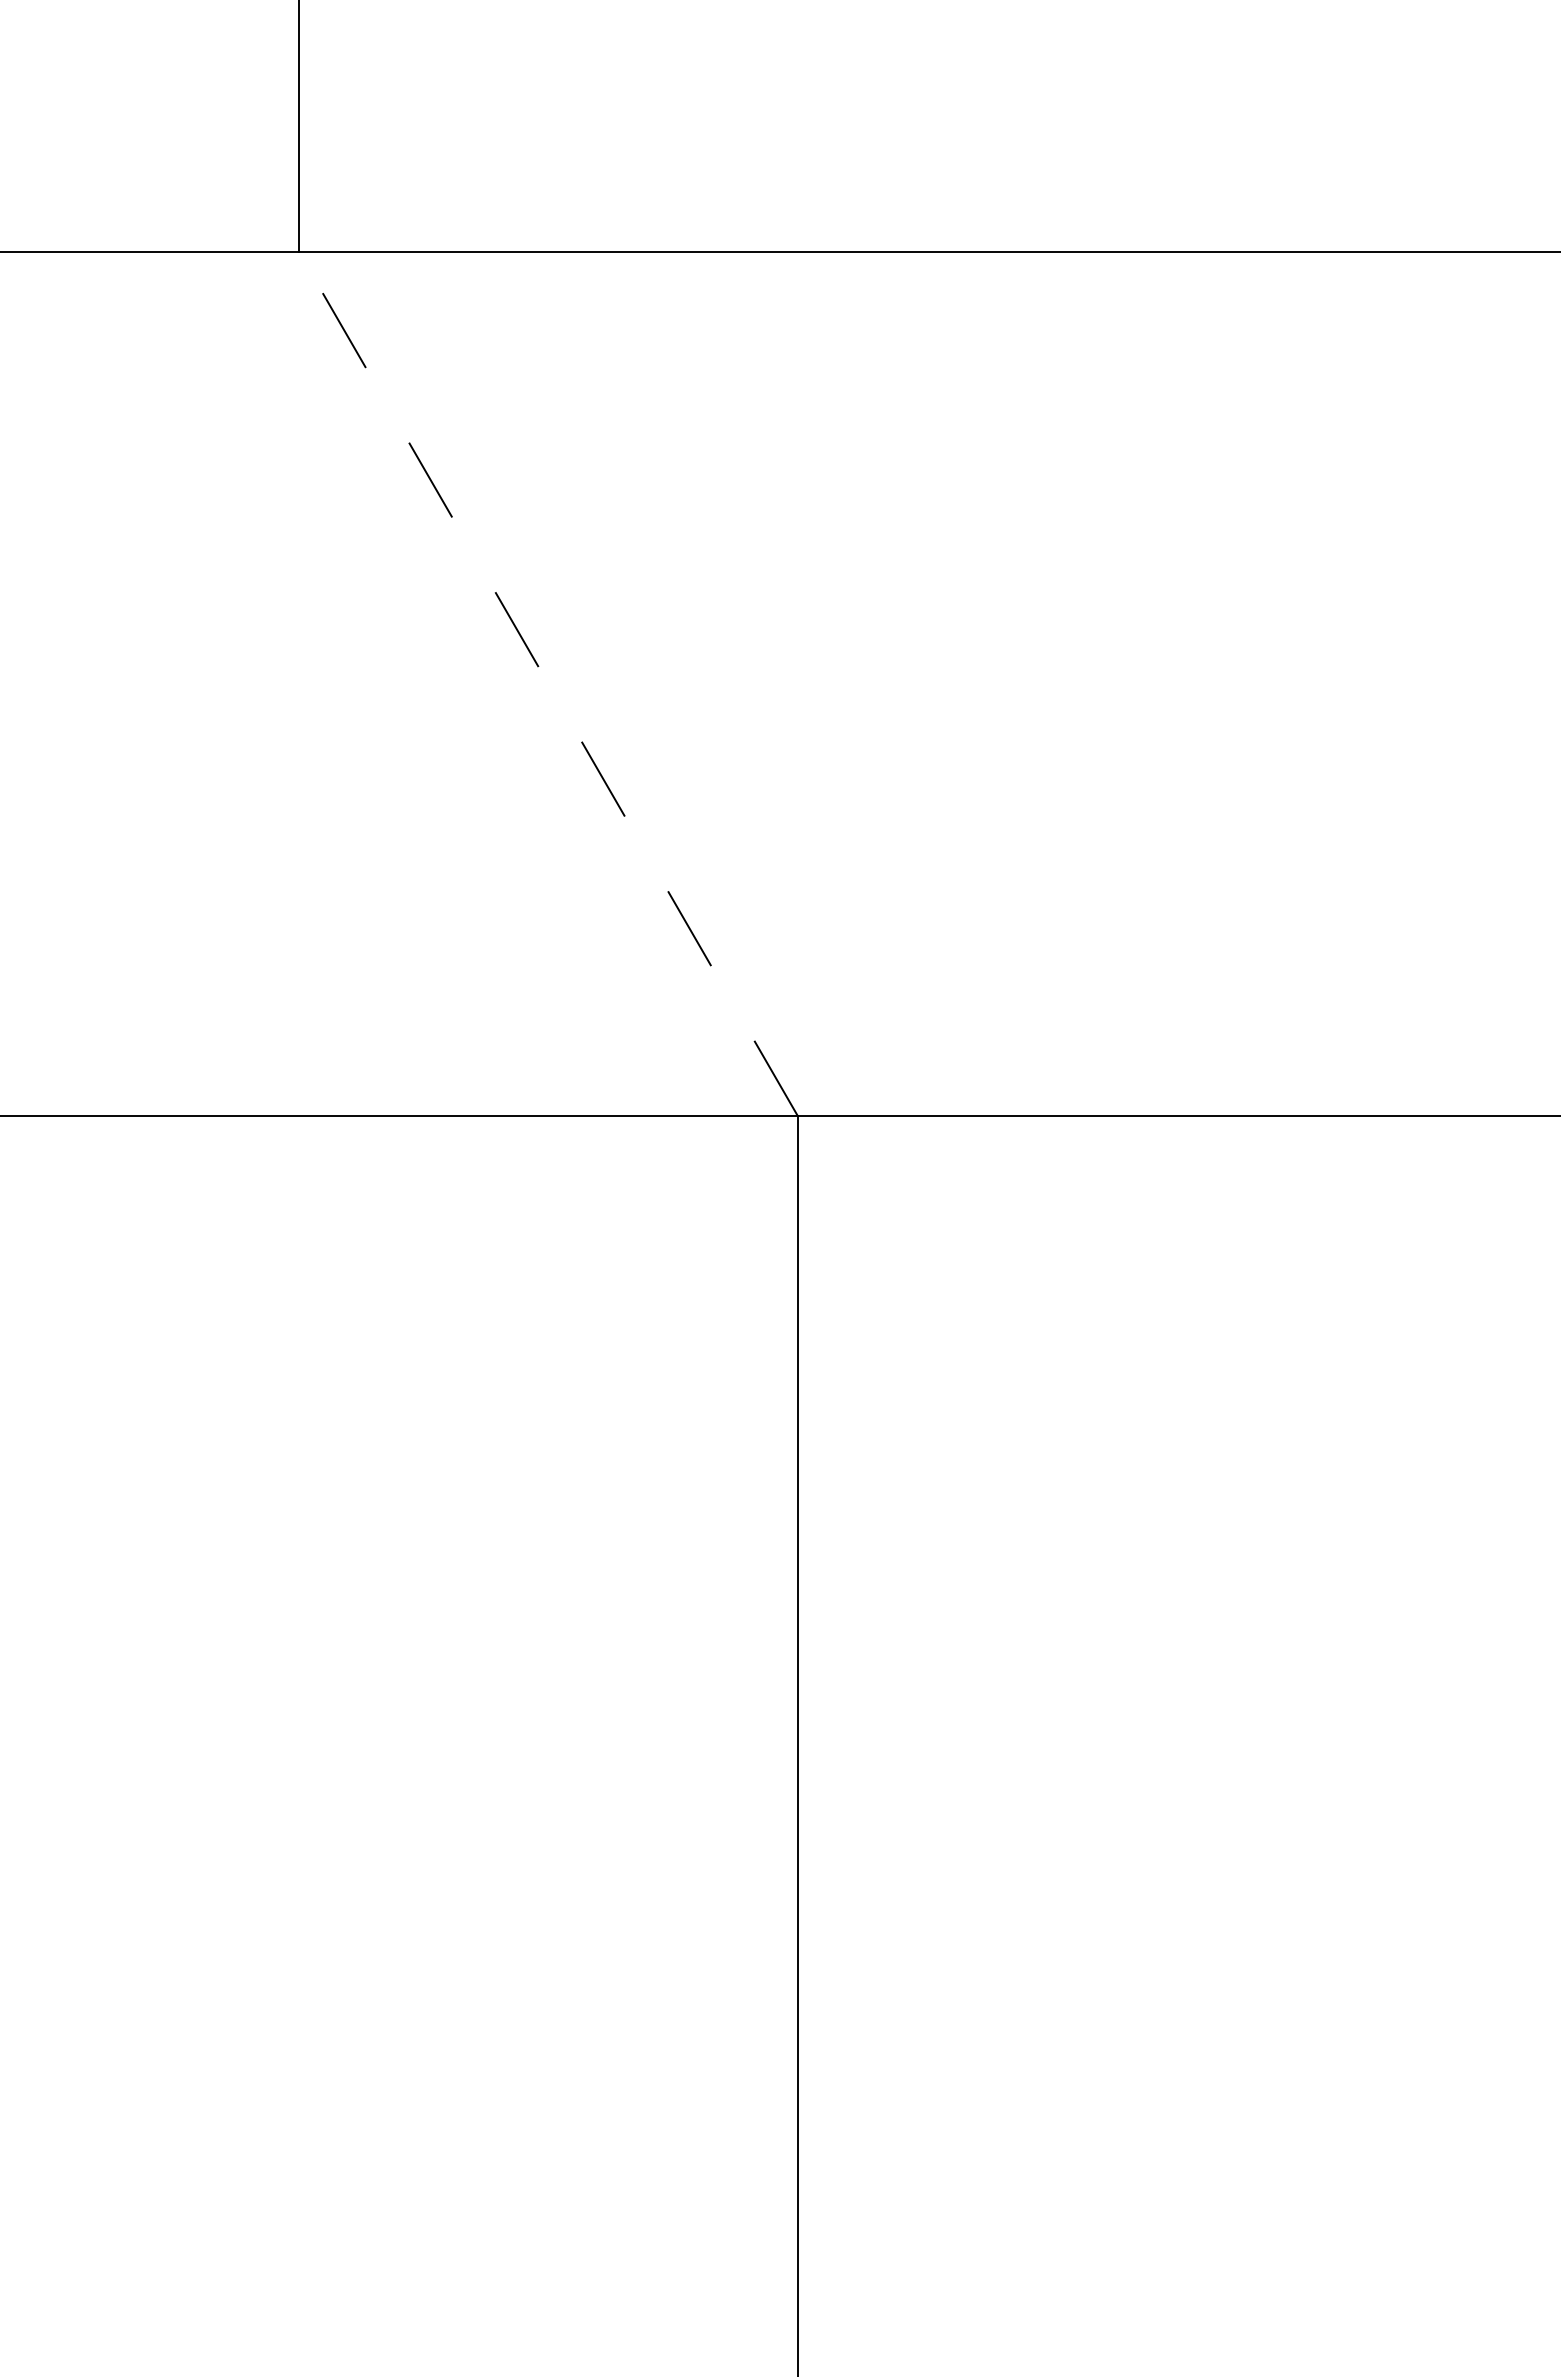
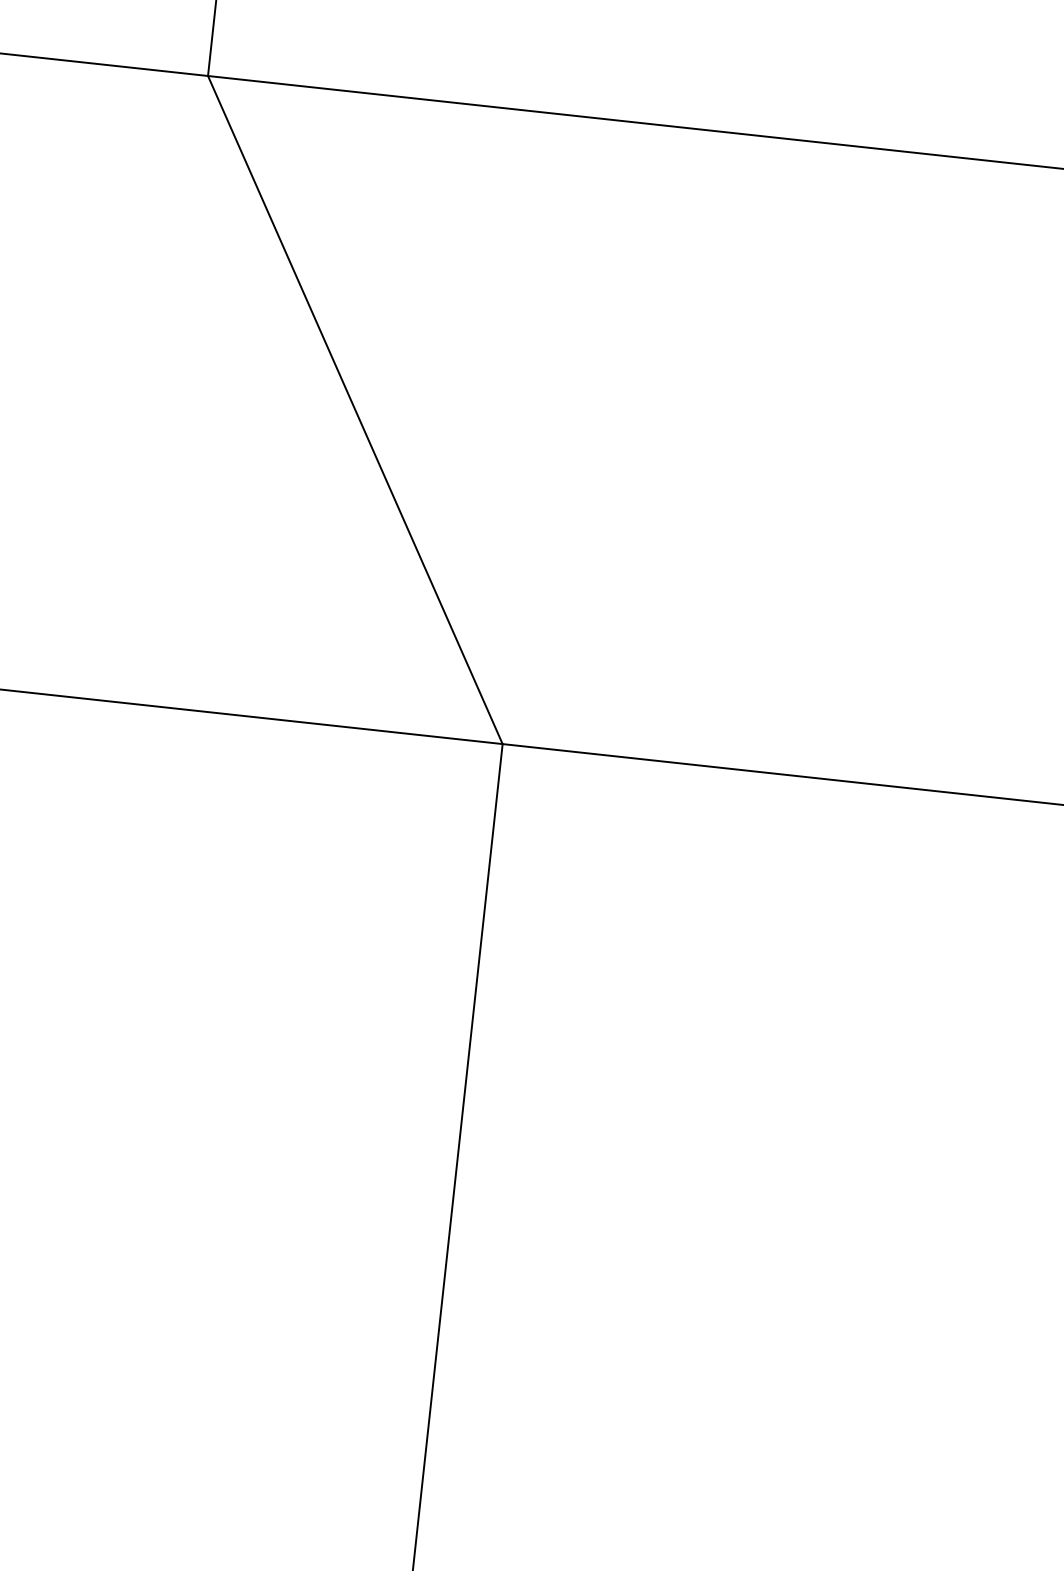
line: (548, 683) -> (355, 409), dashed -> solid

